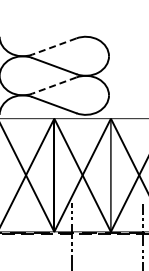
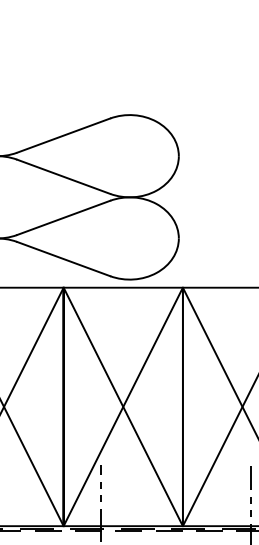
line: (54, 46) -> (63, 135), dashed -> solid
line: (54, 85) -> (63, 217), dashed -> solid

